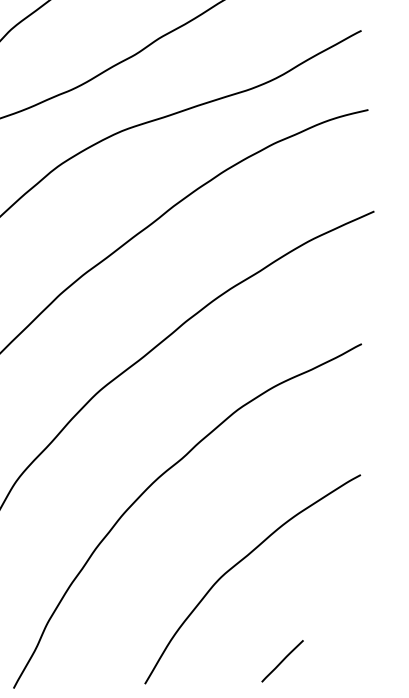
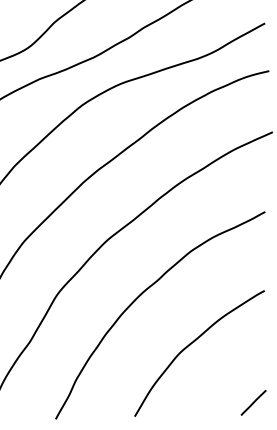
line: (282, 660) -> (253, 402), moved

